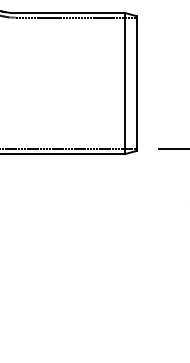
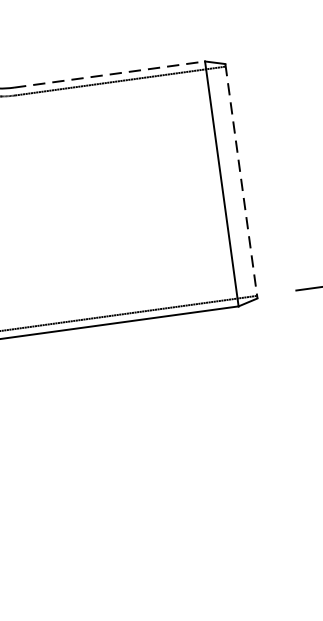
line: (70, 13) -> (109, 75), solid -> dashed
line: (136, 84) -> (241, 182), solid -> dashed

